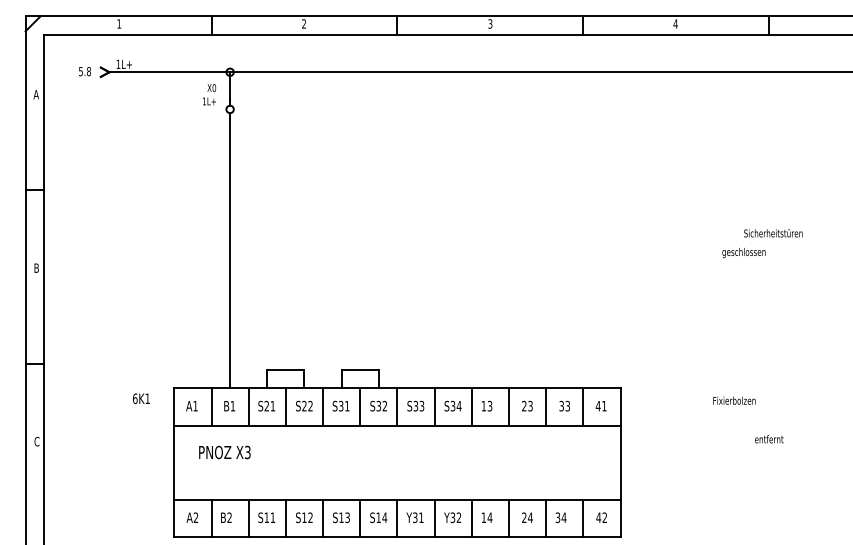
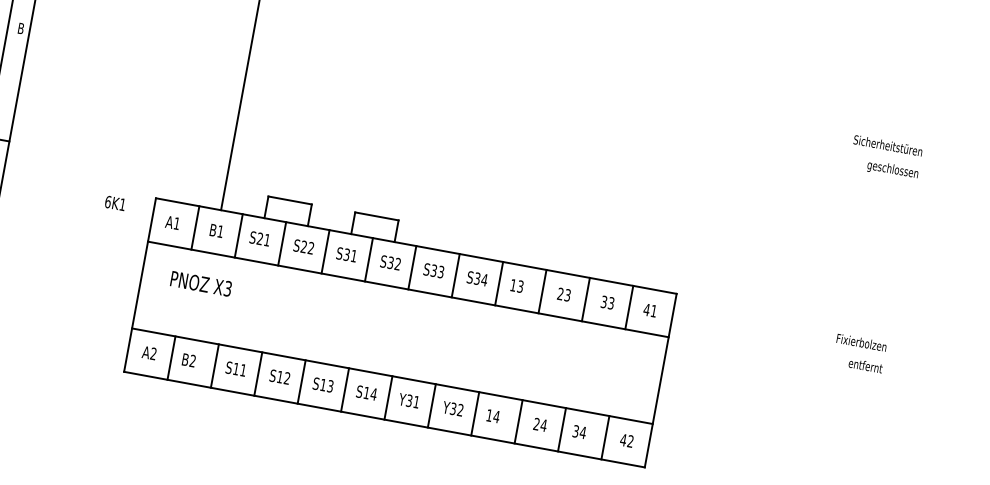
text: (743, 253) -> (892, 170), moved
text: (734, 400) -> (861, 342), moved
text: (769, 439) -> (865, 366), moved

